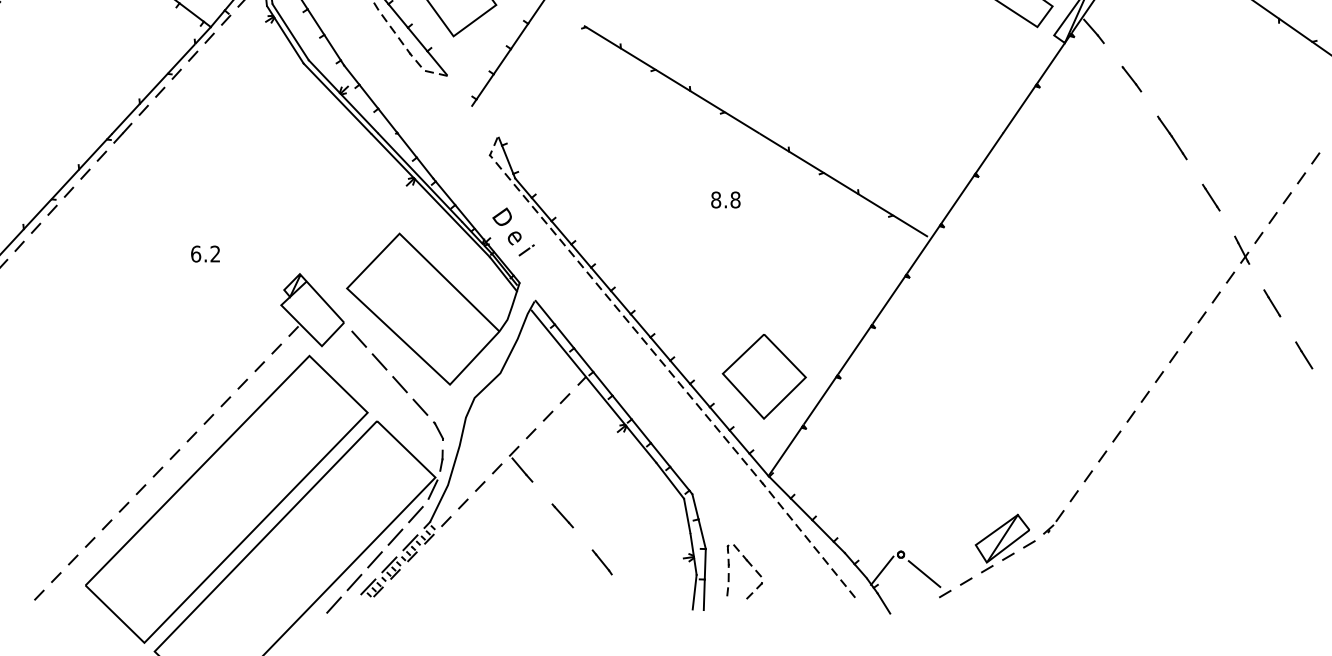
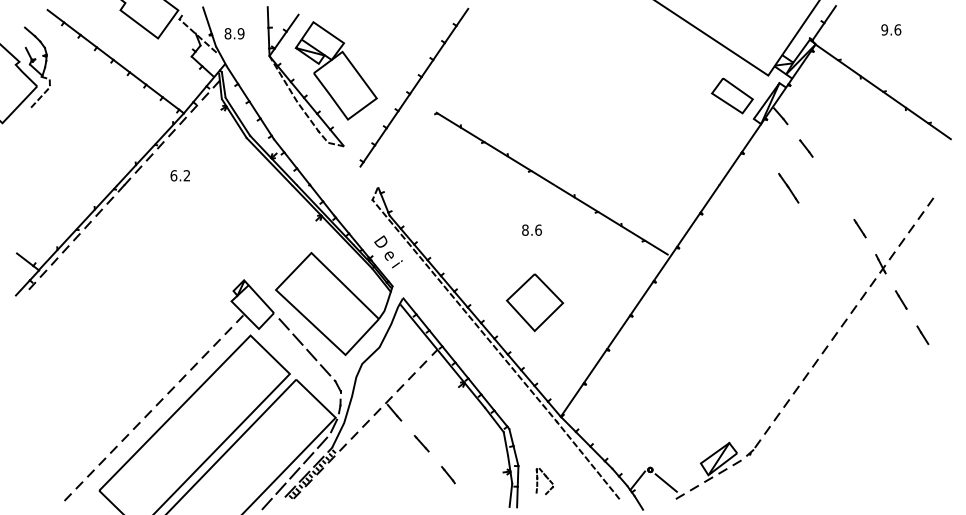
line: (1171, 136) -> (788, 187), moved
text: (735, 198) -> (538, 229), 8.8 -> 8.6
text: (204, 253) -> (179, 175), moved
part: (763, 376) -> (534, 302), moved
part: (744, 571) -> (544, 481), size x0.7

